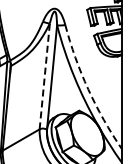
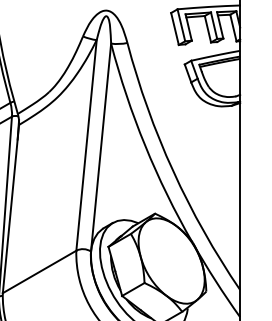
line: (44, 75) -> (86, 143), dashed -> solid
arc: (88, 89) -> (173, 171), dashed -> solid

